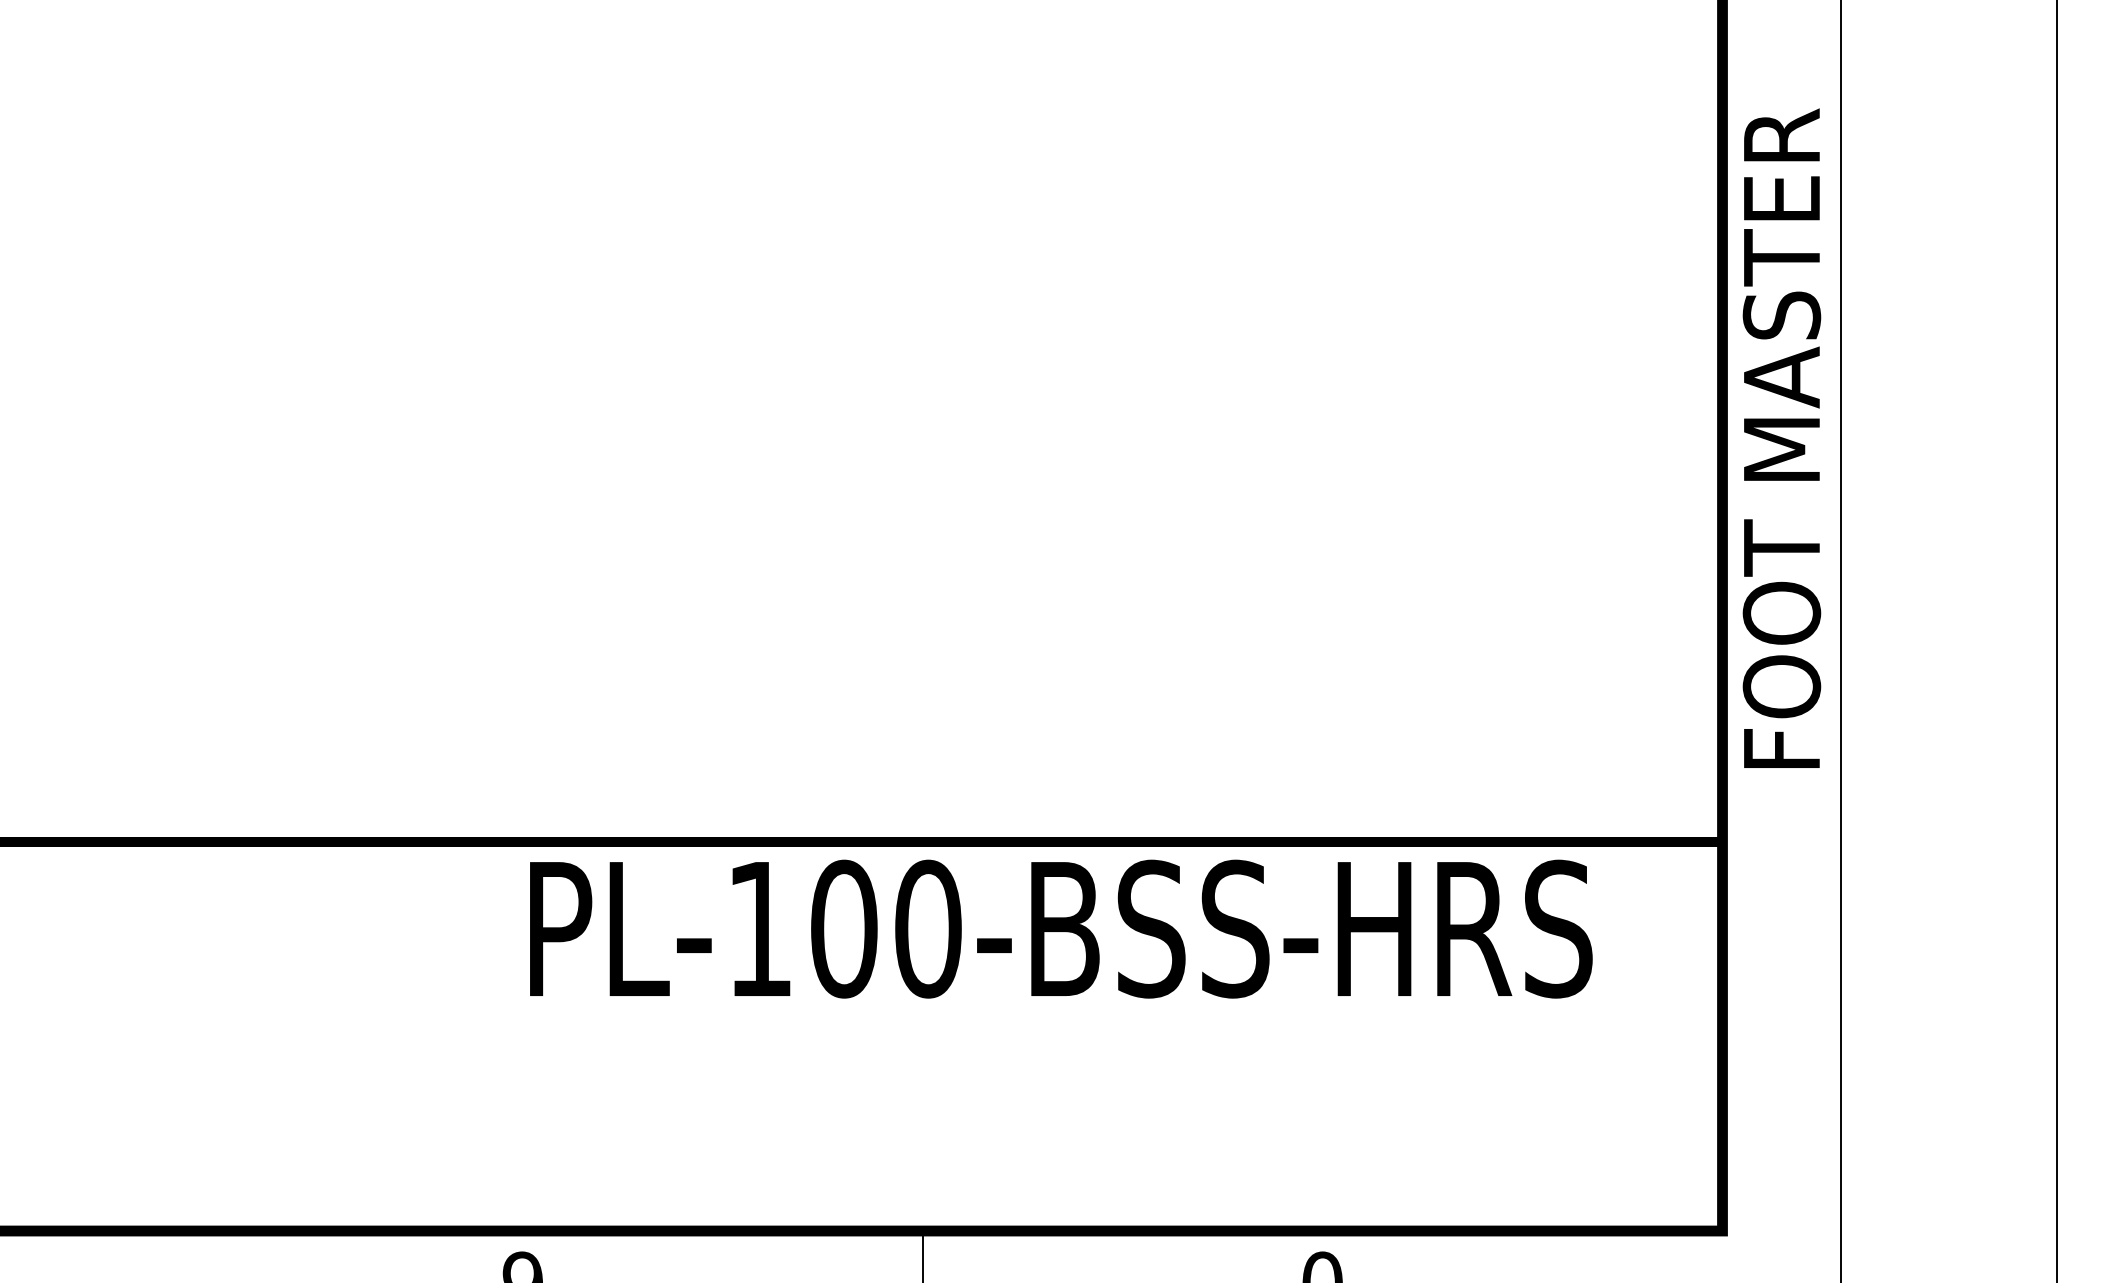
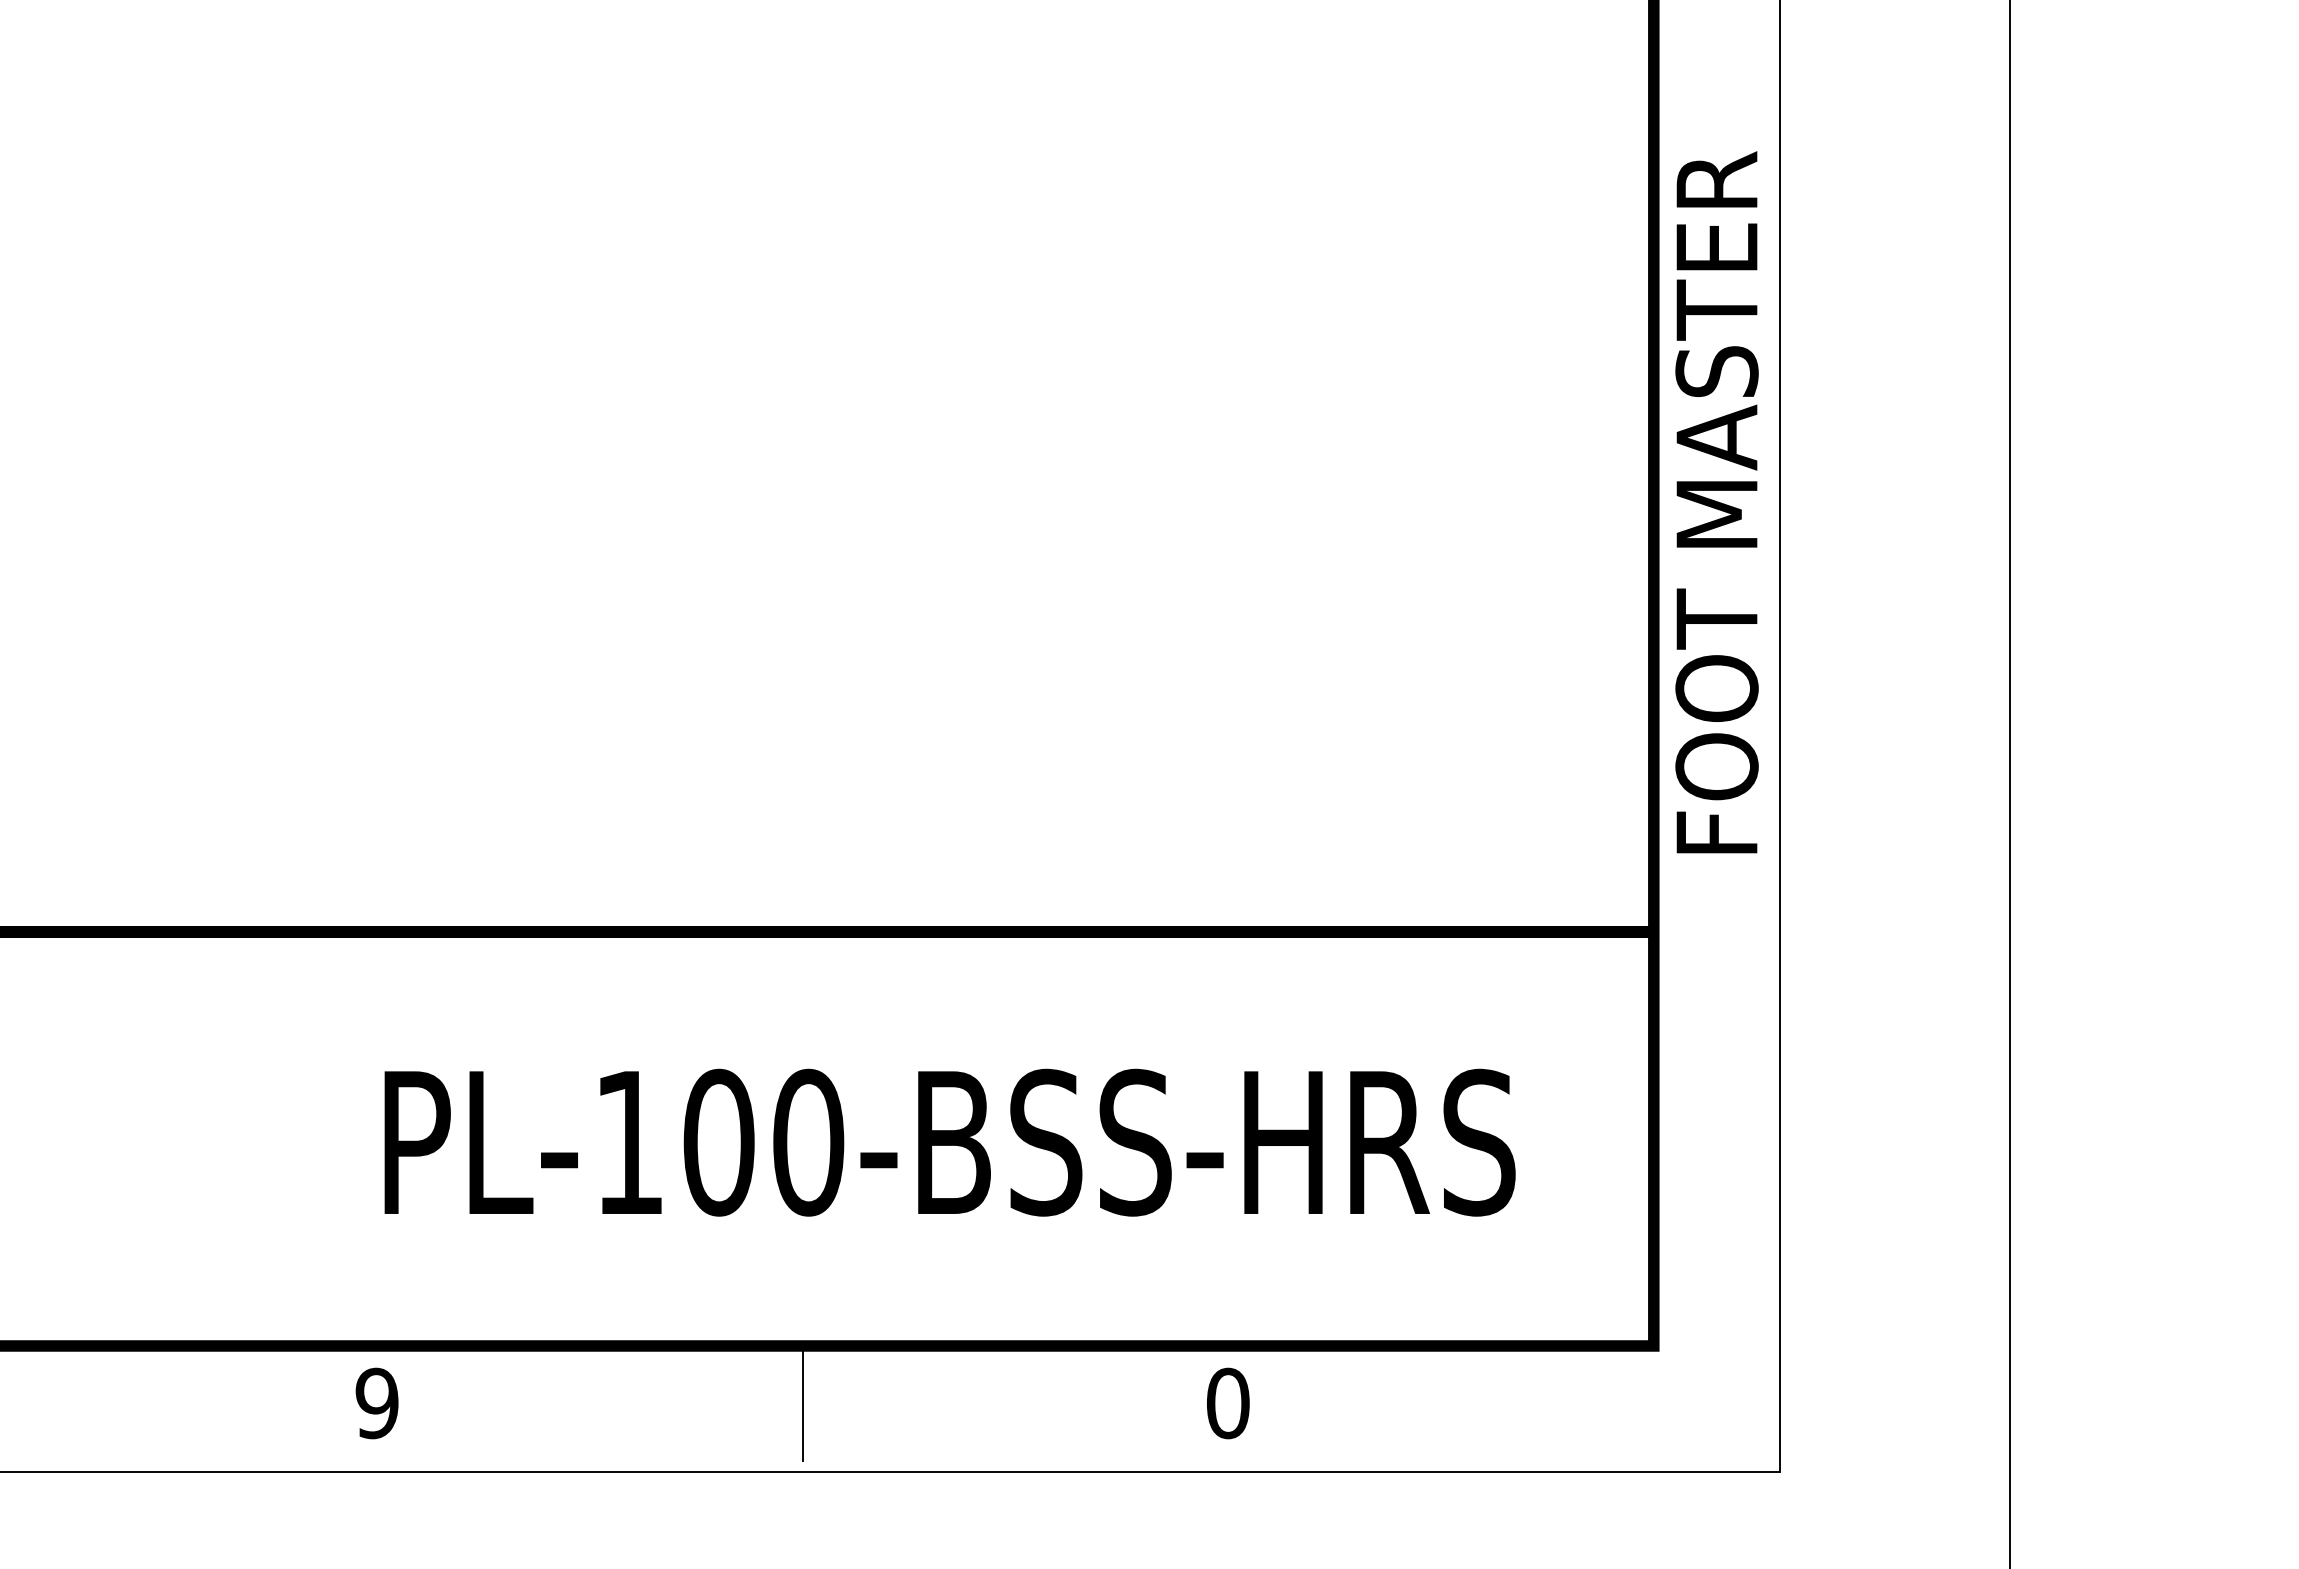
text: (1060, 928) -> (949, 1142), moved

